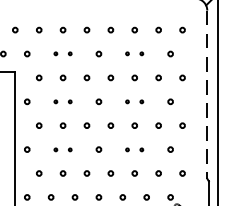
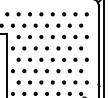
part: (61, 53) -> (29, 25), size x1.67
part: (133, 53) -> (63, 25), size x1.67
line: (207, 95) -> (98, 45), dashed -> solid
part: (61, 101) -> (29, 48), size x1.67
part: (133, 101) -> (63, 48), size x1.67
part: (61, 150) -> (29, 71), size x1.67
part: (133, 150) -> (63, 71), size x1.67

